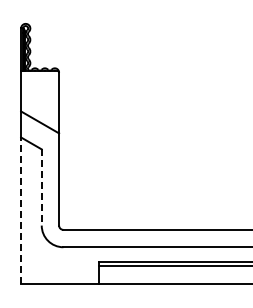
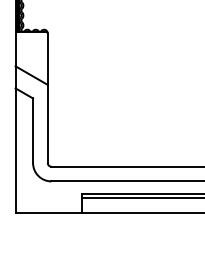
line: (41, 187) -> (32, 130), dashed -> solid
line: (21, 210) -> (15, 150), dashed -> solid

